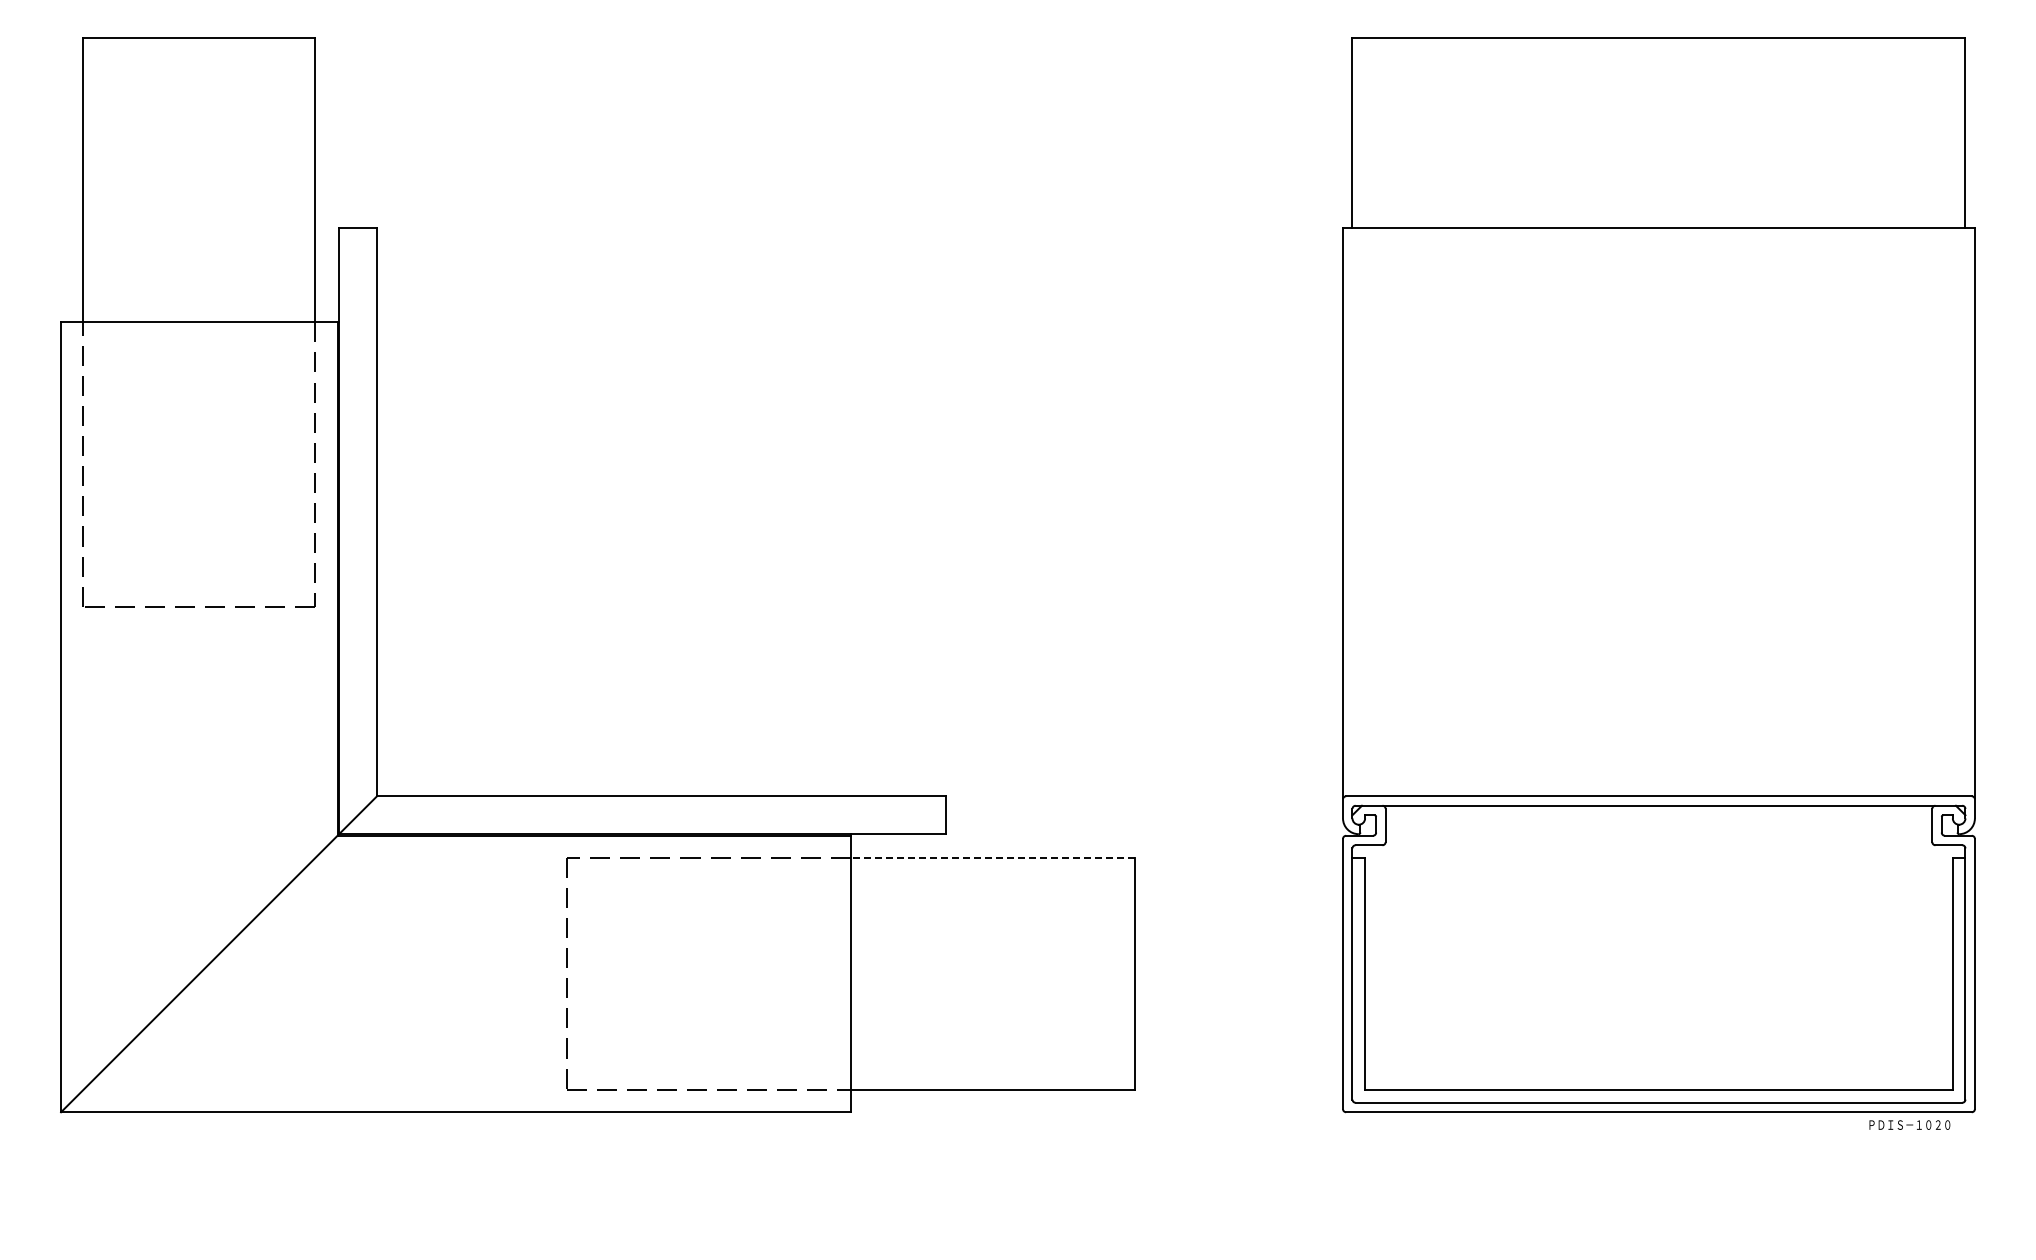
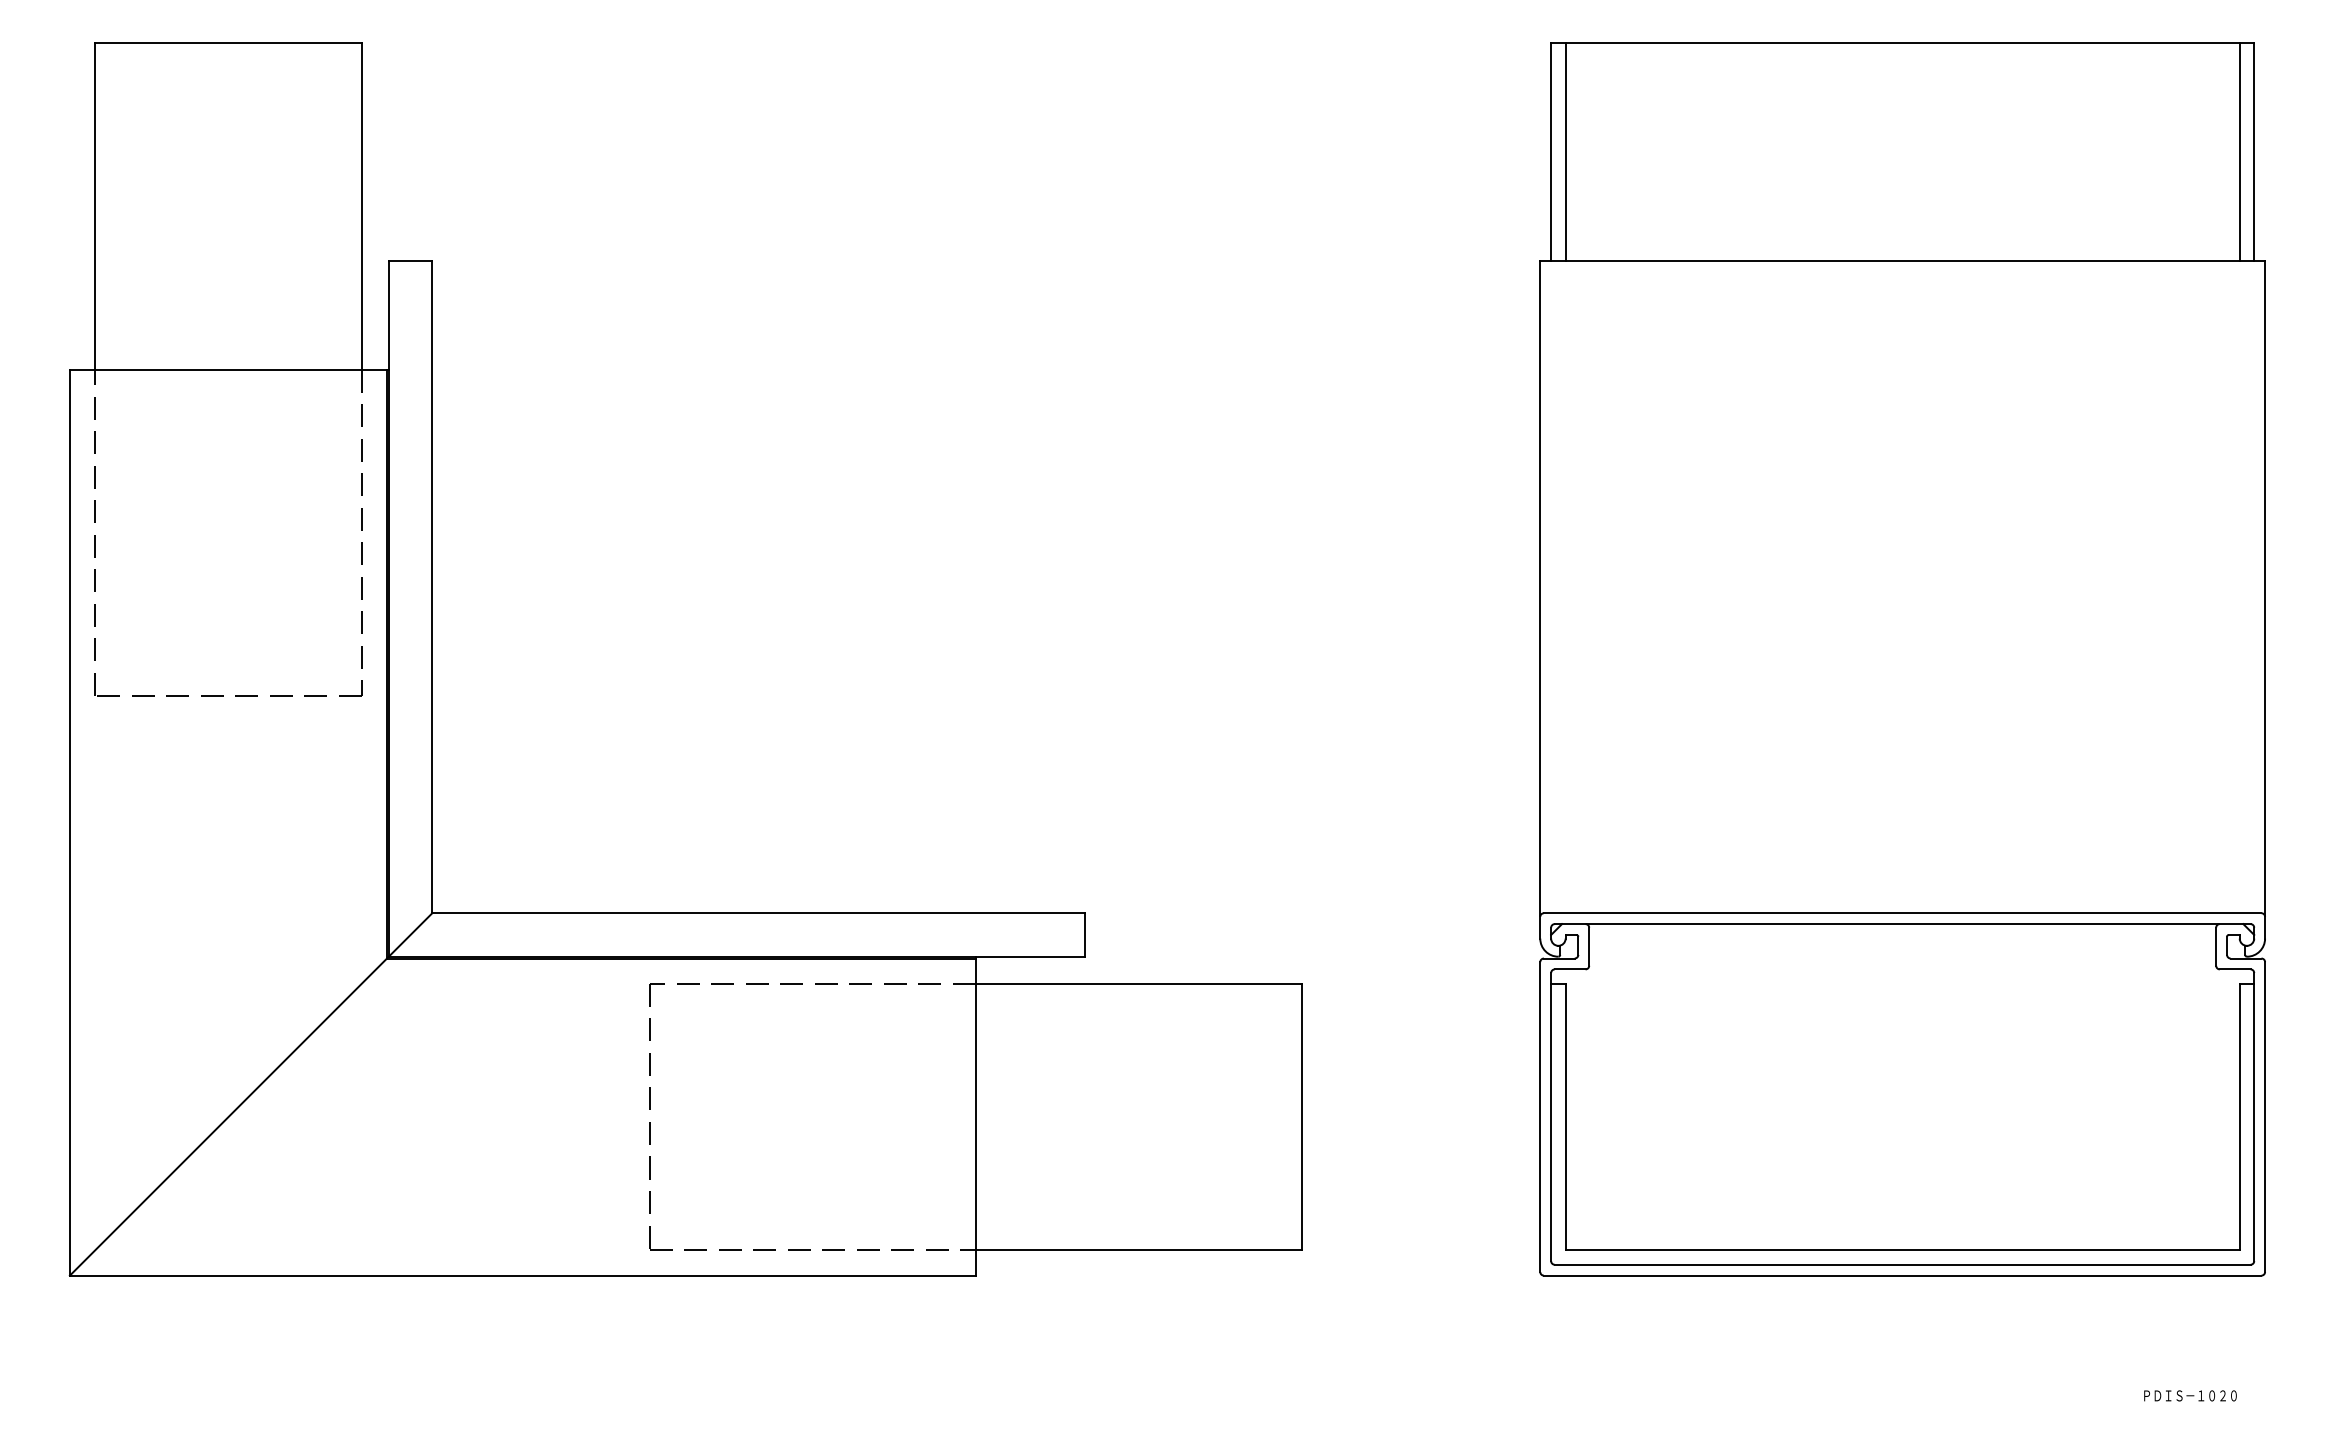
line: (1365, 132) -> (1566, 151), added
line: (1952, 132) -> (2239, 151), added
line: (992, 857) -> (1138, 983), dashed -> solid
text: (1909, 1124) -> (2190, 1395), moved

